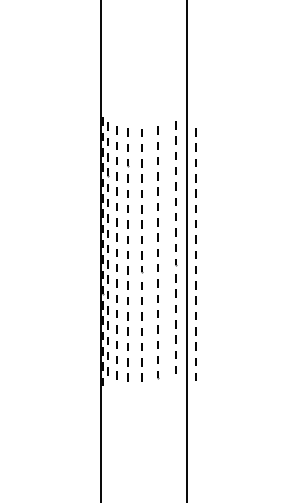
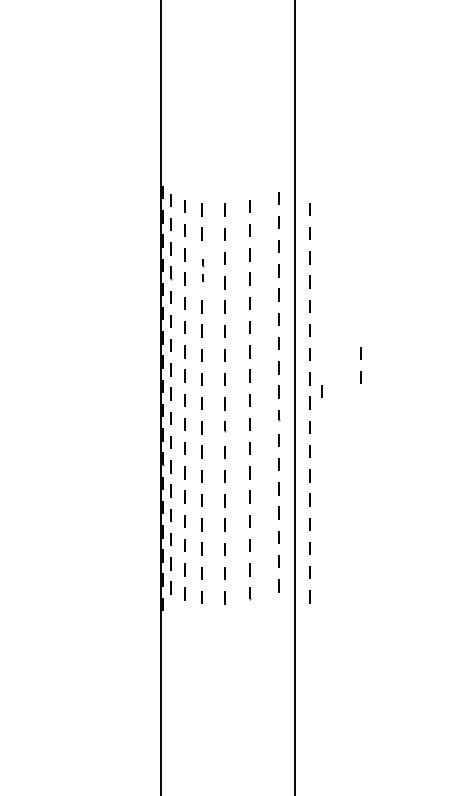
part: (128, 170) -> (203, 269), size x0.6
line: (227, 227) -> (360, 360), added
part: (202, 246) -> (320, 390), added

